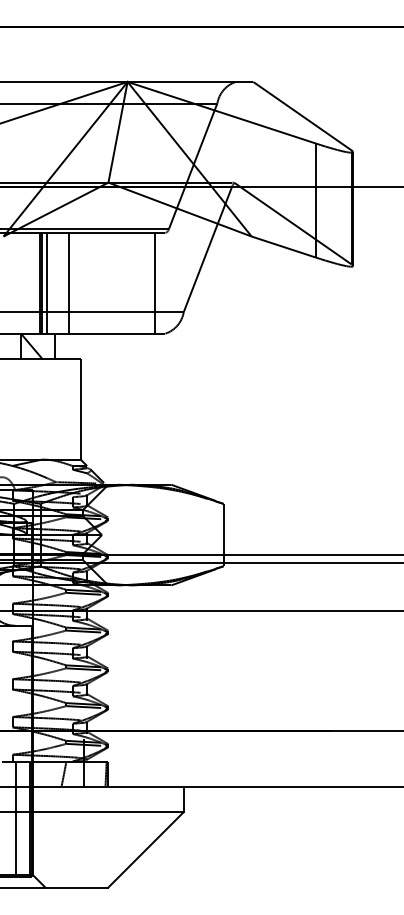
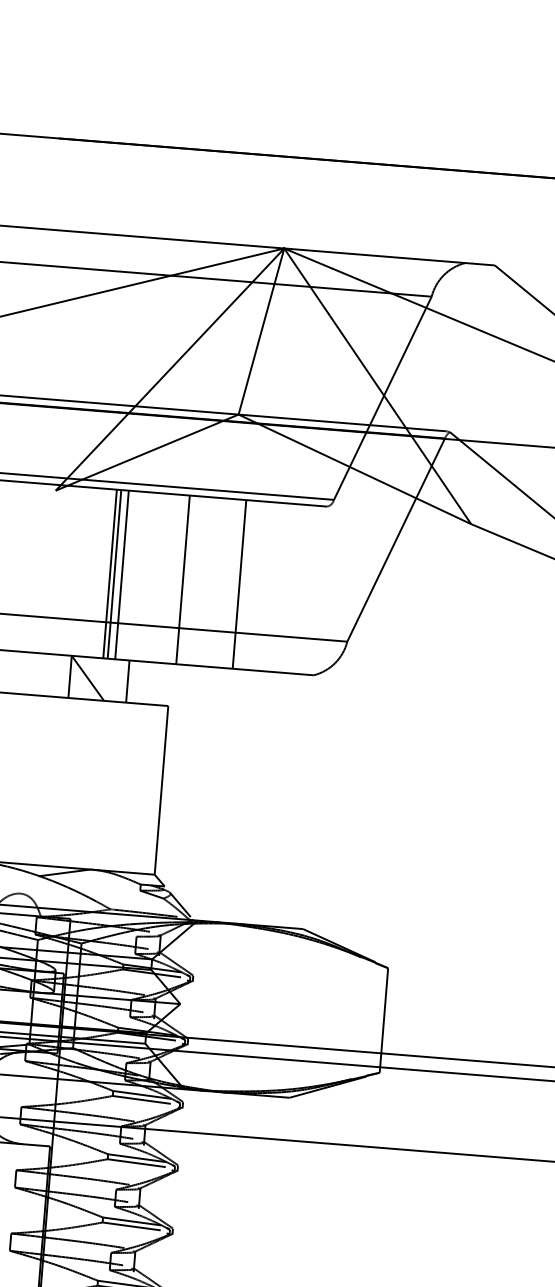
line: (69, 283) -> (183, 580), moved
line: (155, 283) -> (240, 584), moved

